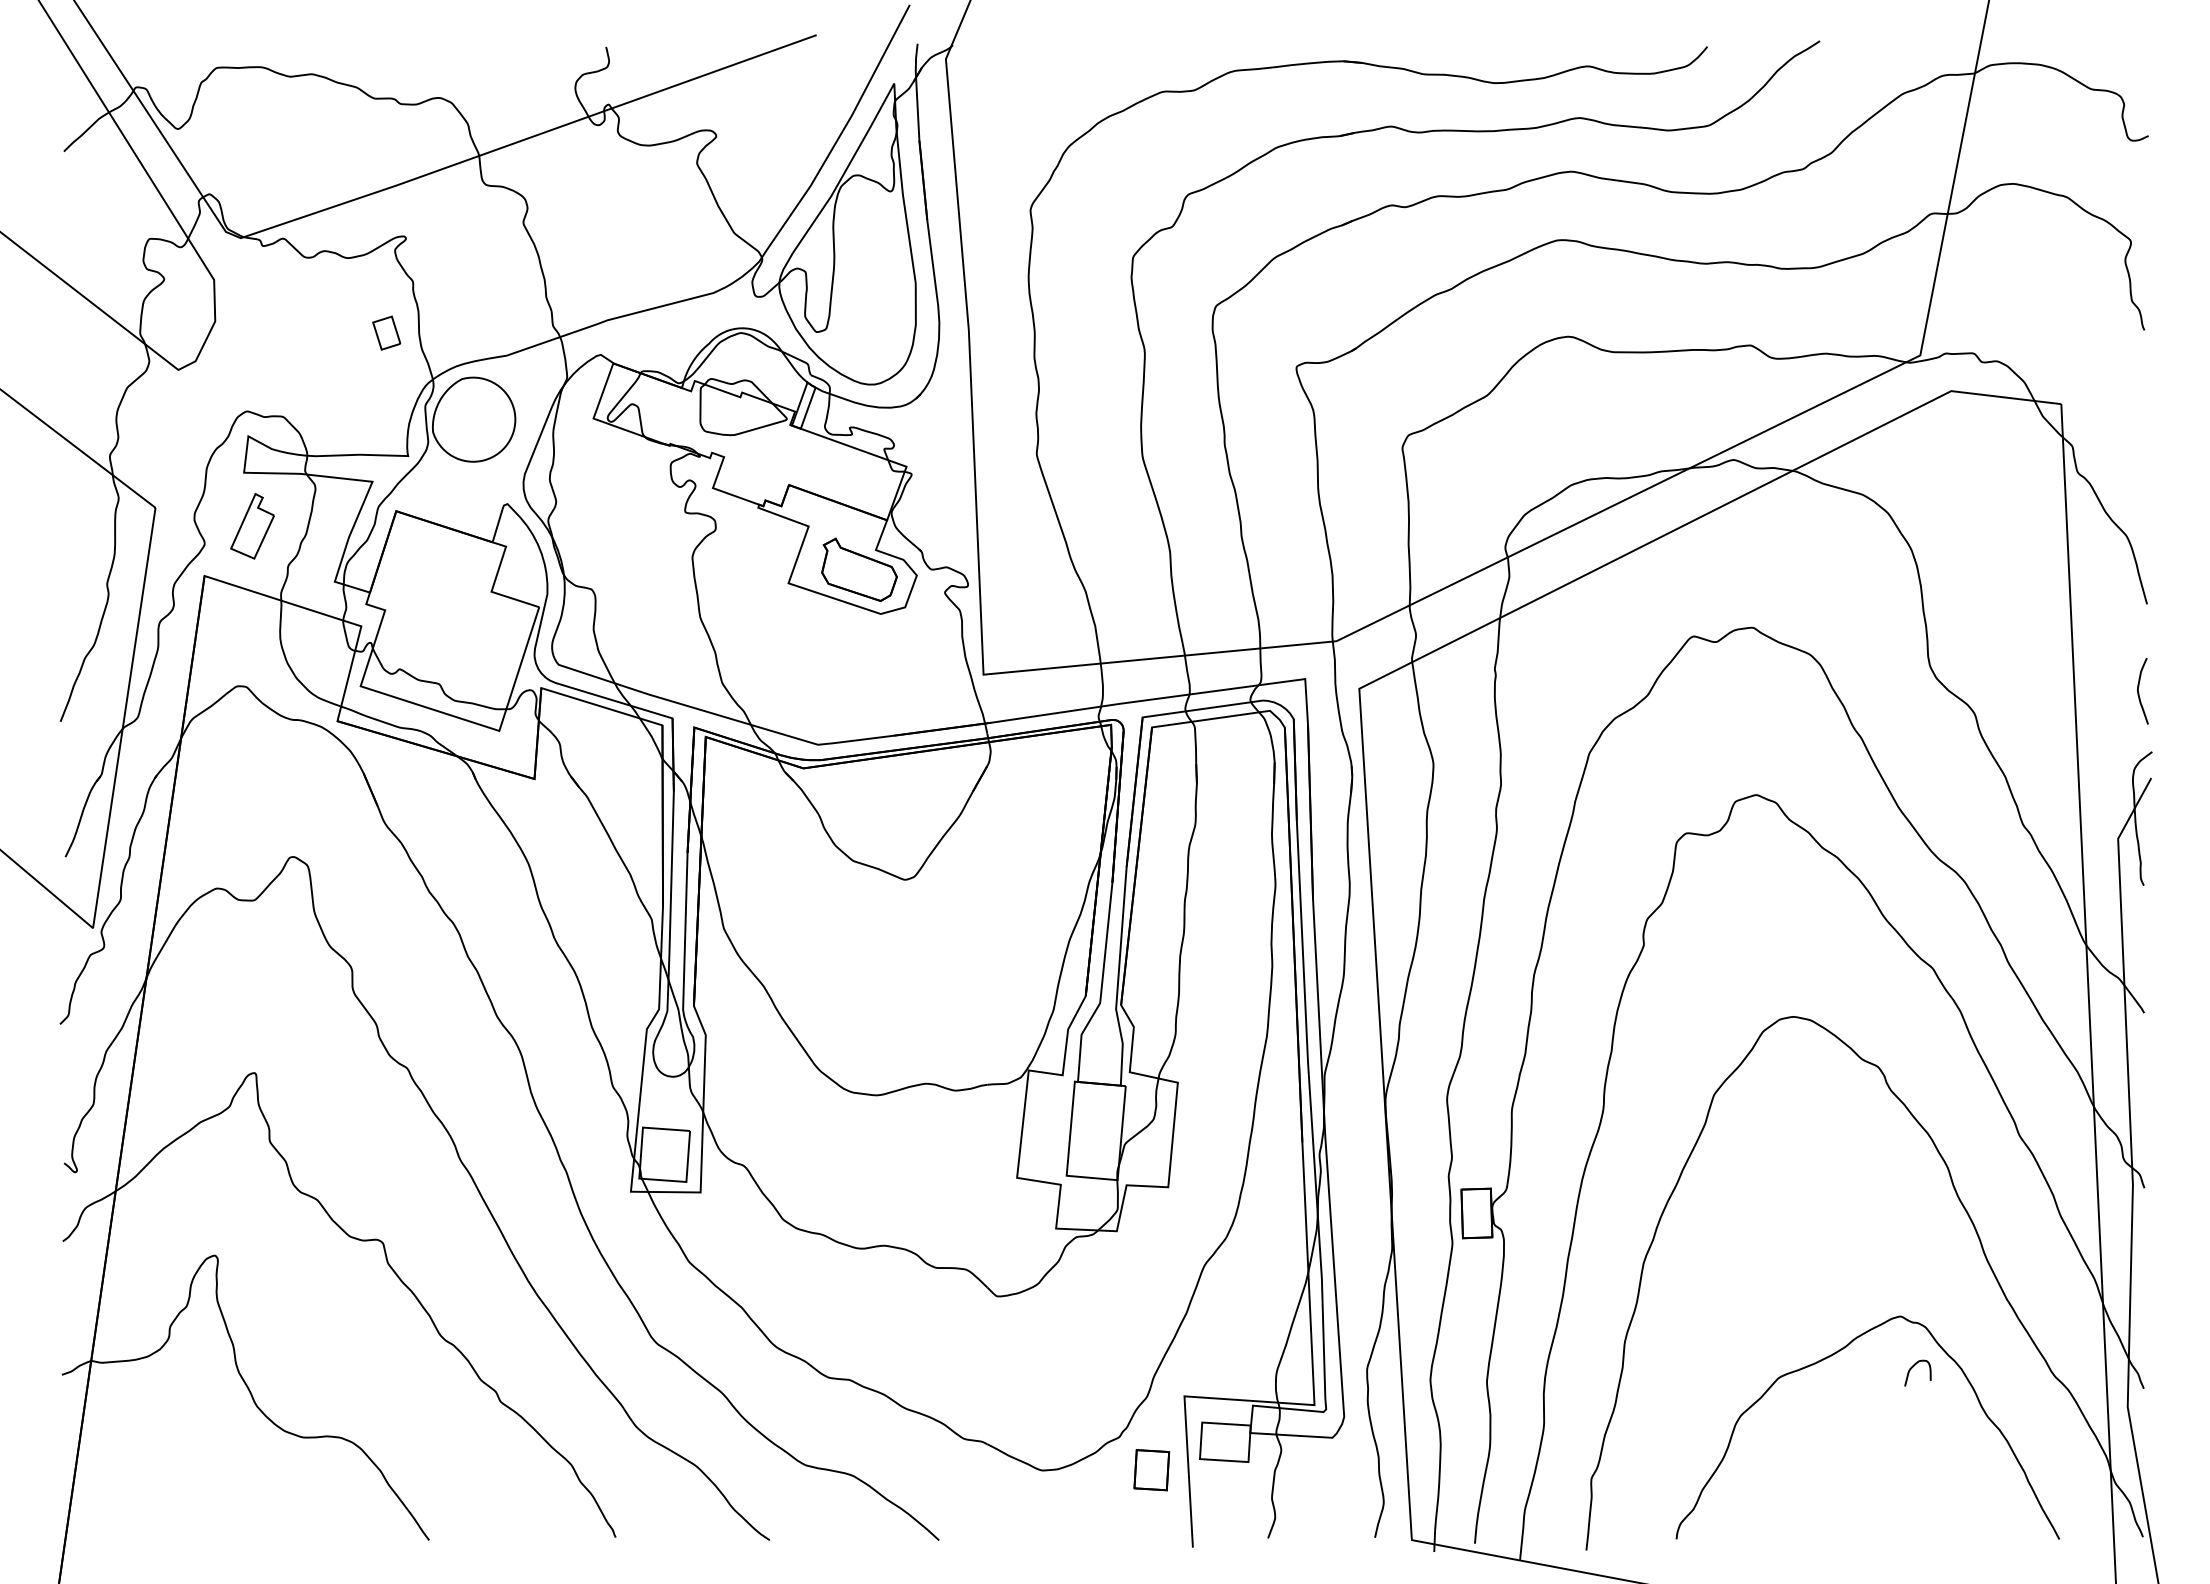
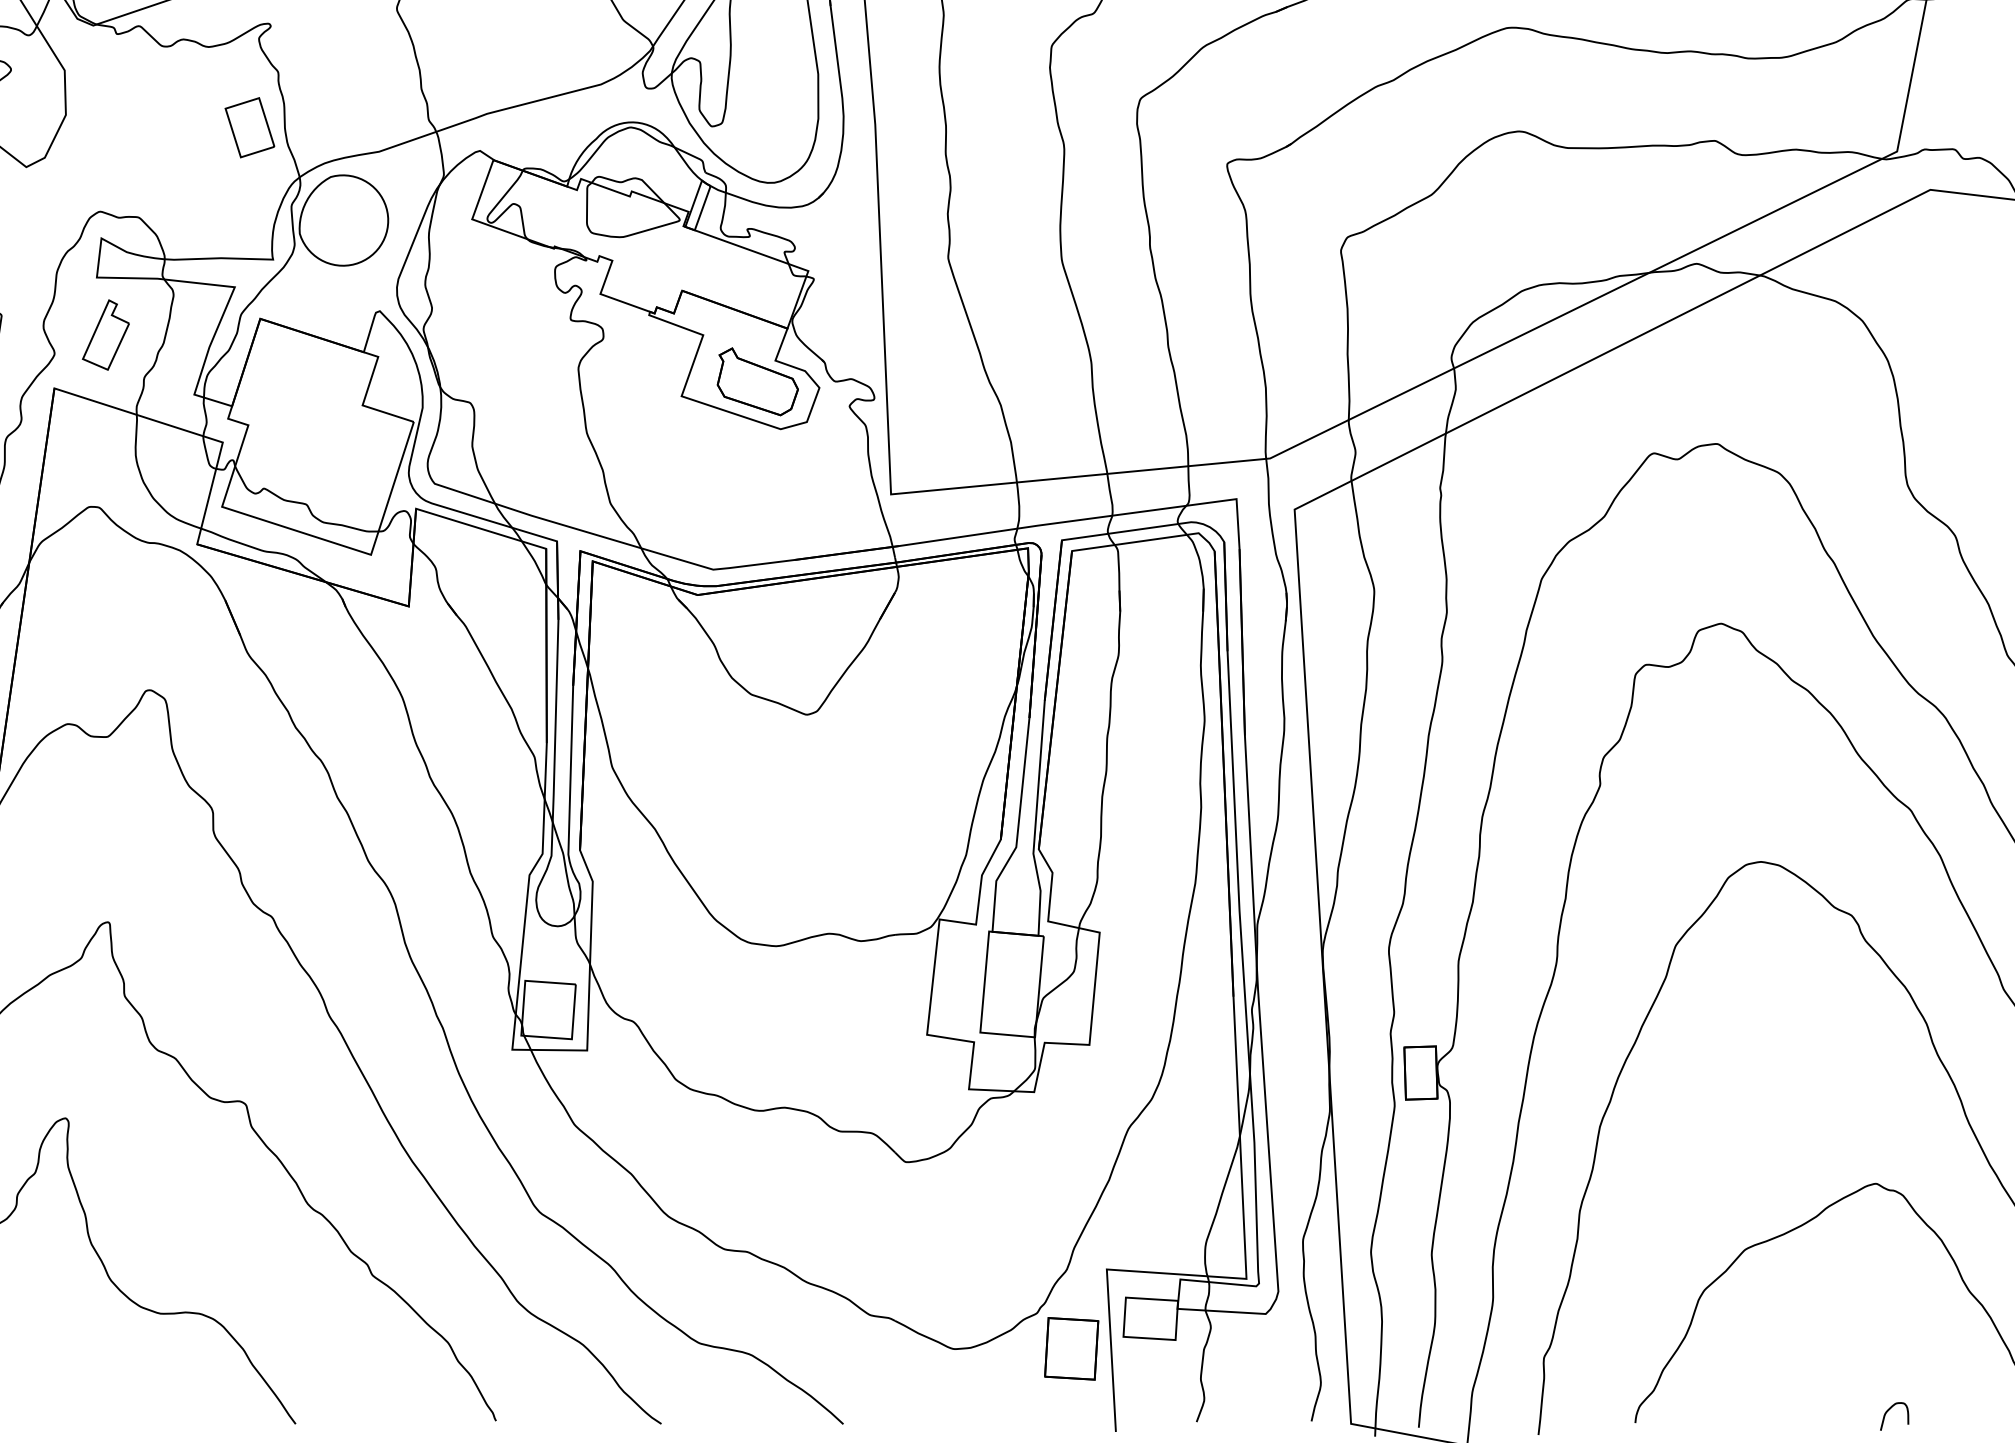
part: (386, 332) -> (249, 126), size x1.67
curve: (1913, 1367) -> (1889, 1410), moved
part: (1151, 1469) -> (1071, 1348), size x1.43

